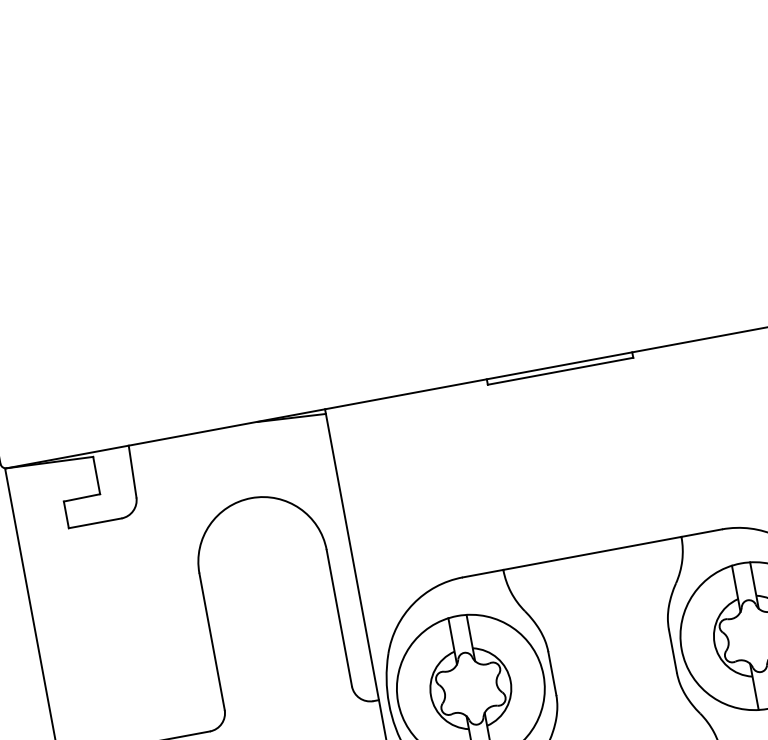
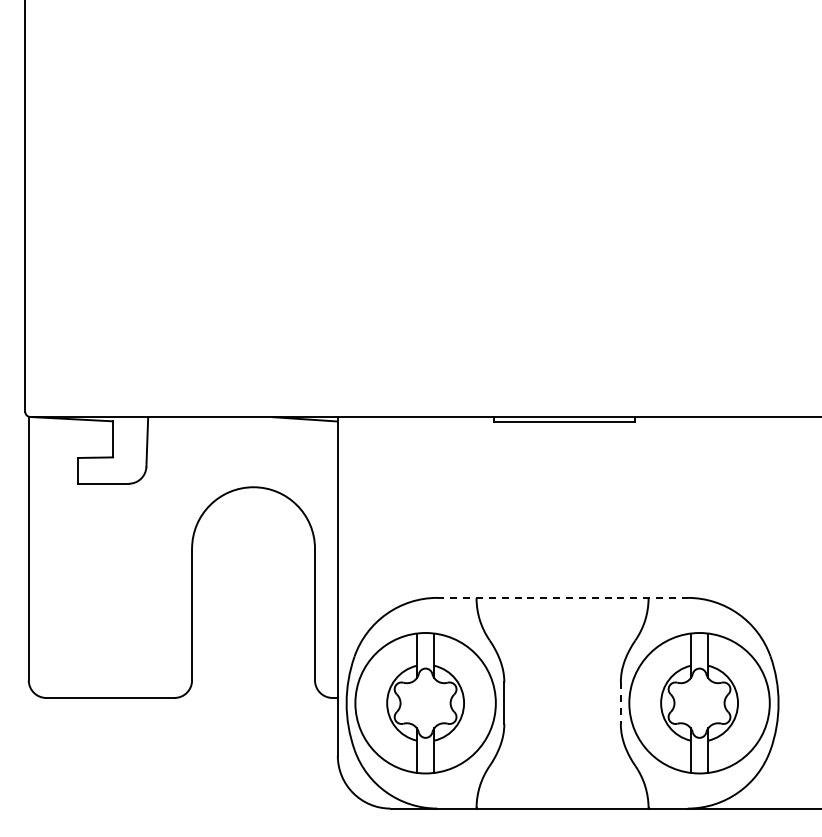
line: (593, 552) -> (563, 597), solid -> dashed
line: (672, 651) -> (620, 703), solid -> dashed

